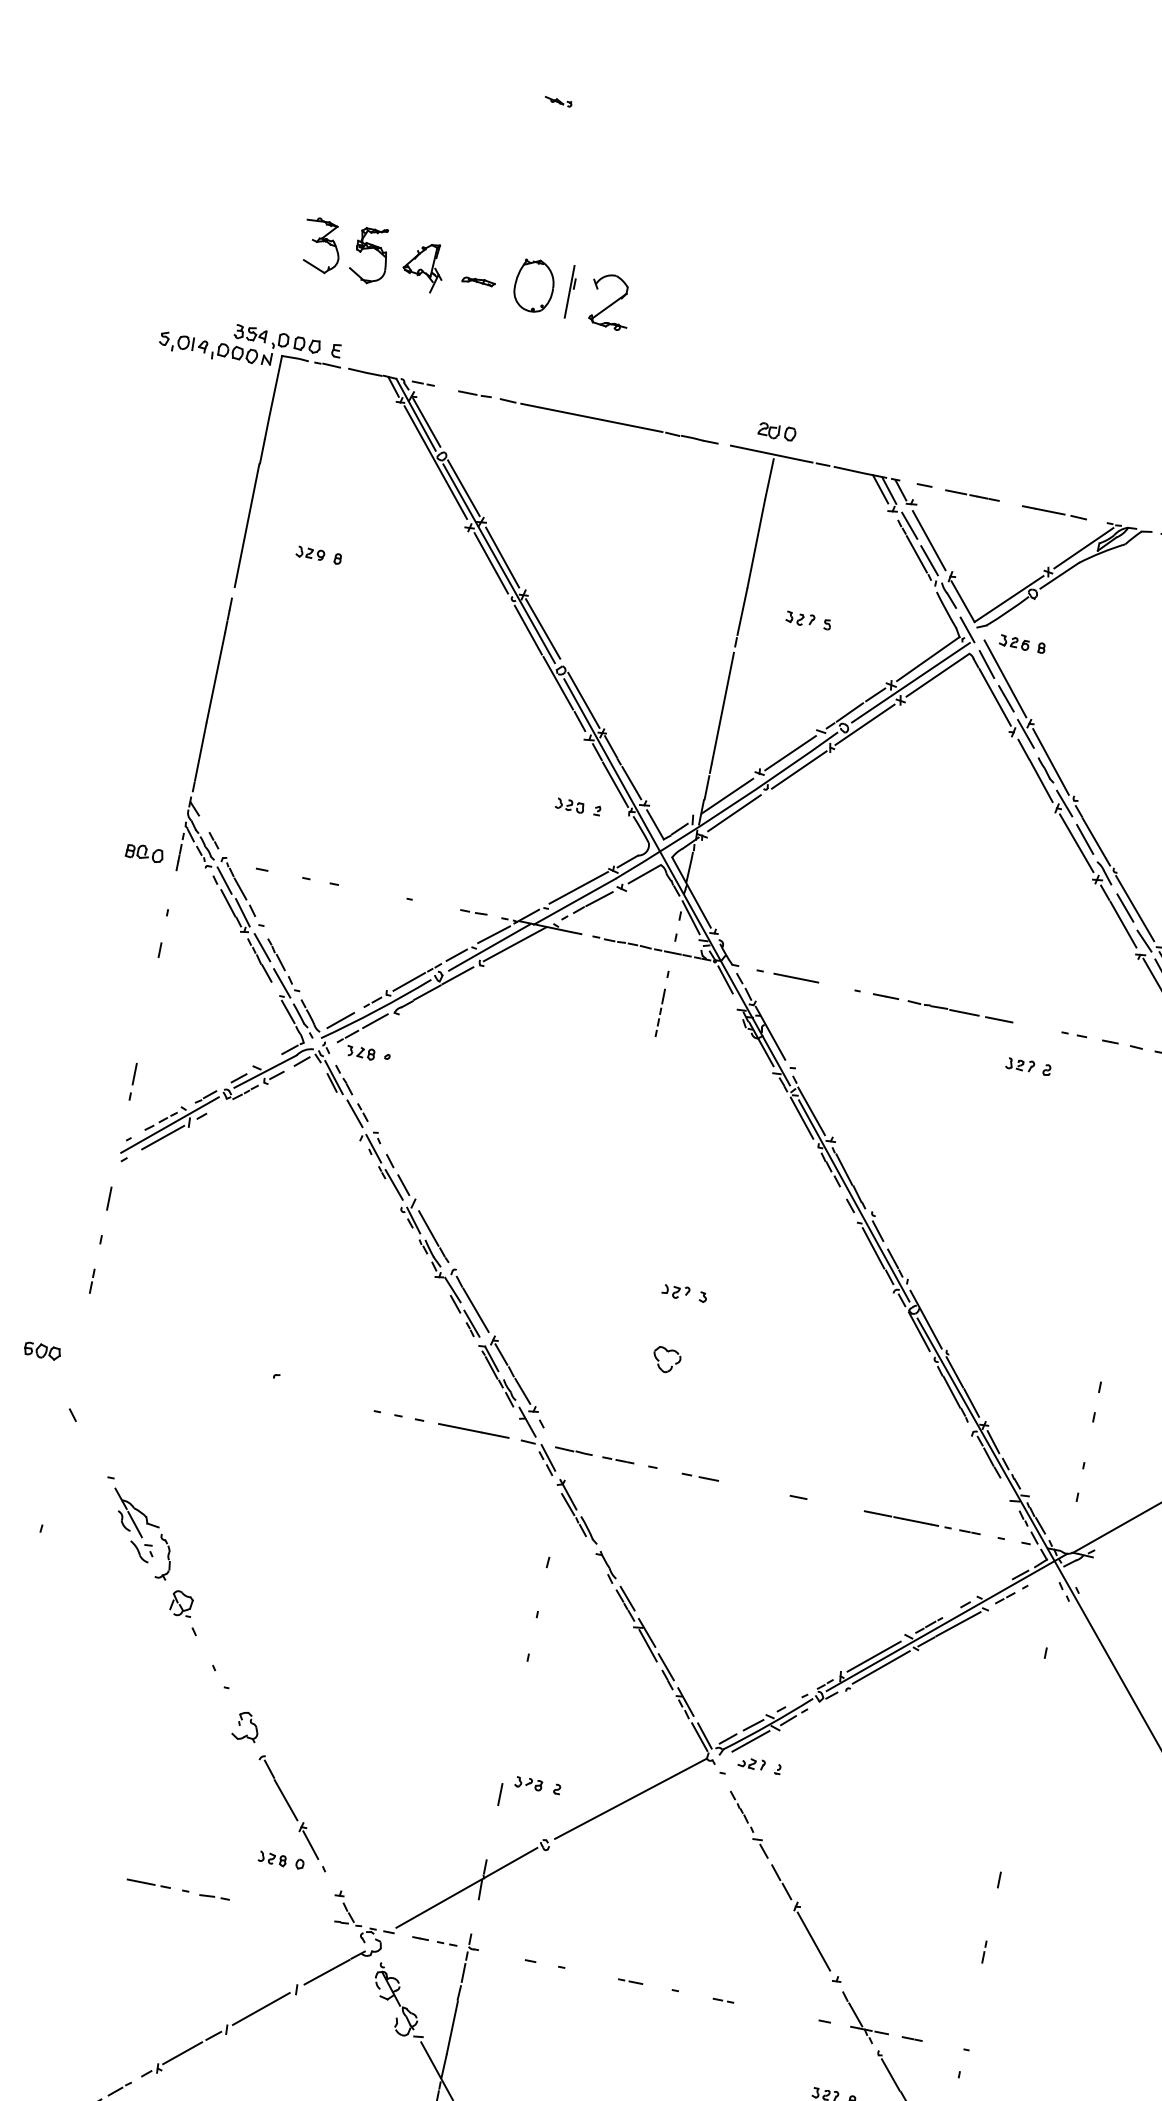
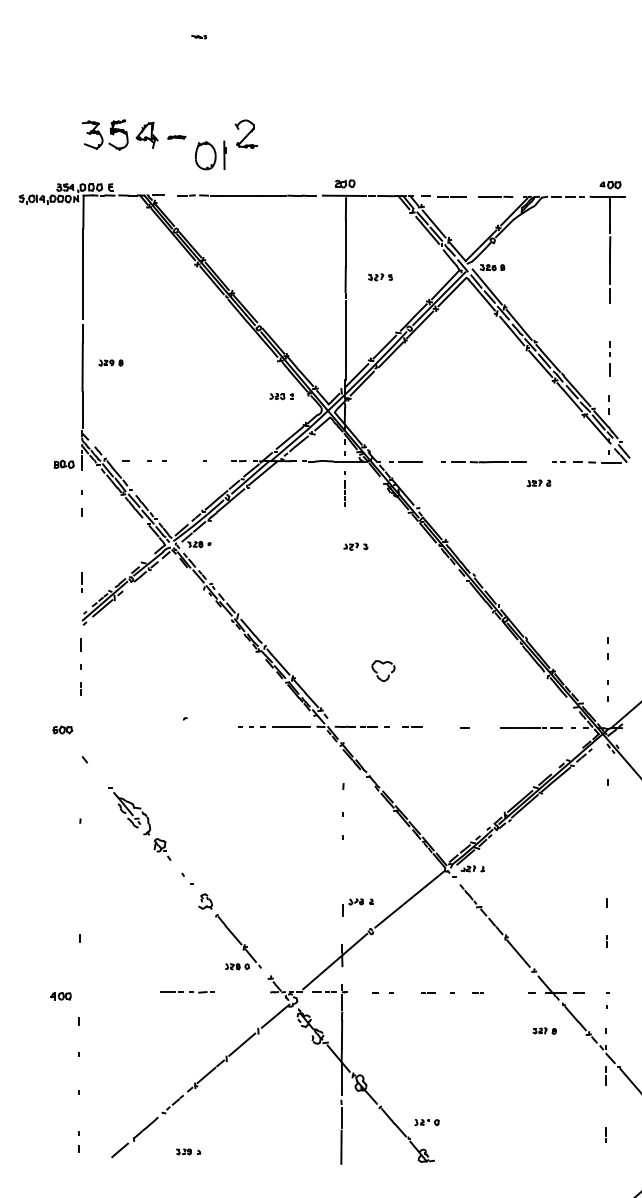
part: (543, 286) -> (210, 155), moved
part: (318, 554) -> (110, 362), moved
part: (684, 1292) -> (355, 546), moved
part: (666, 1359) -> (383, 670), size x1.6

